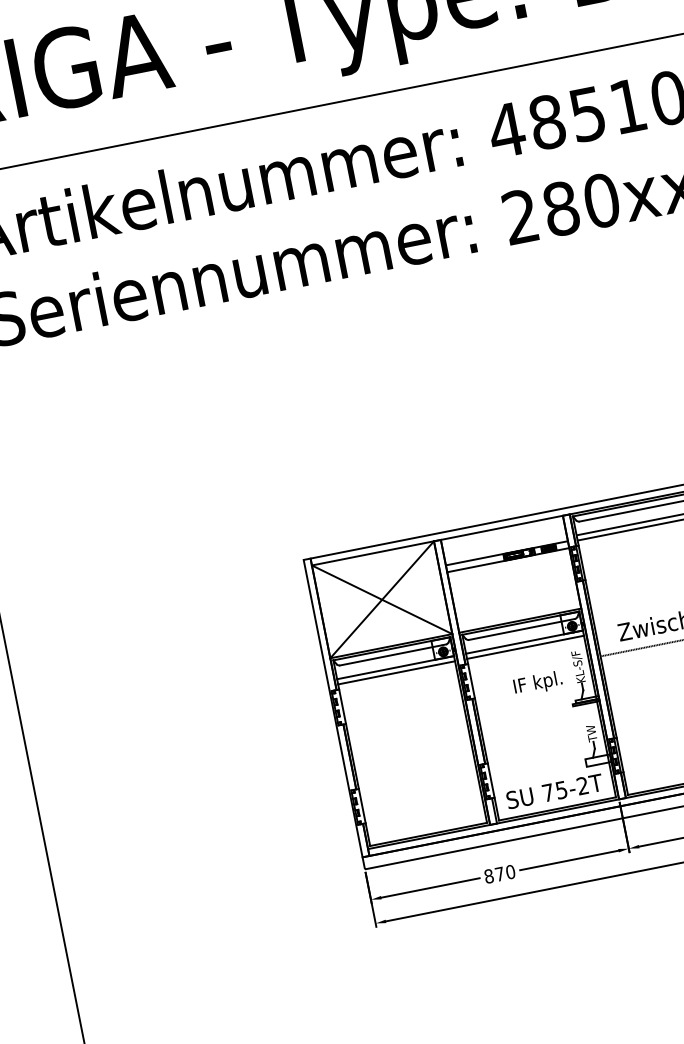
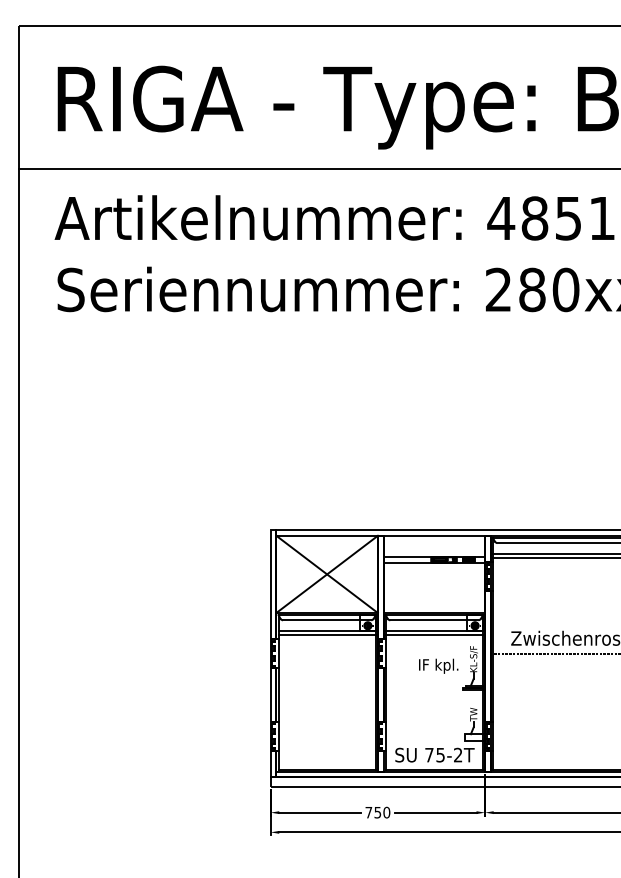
text: (494, 875) -> (373, 812), 870 -> 750

